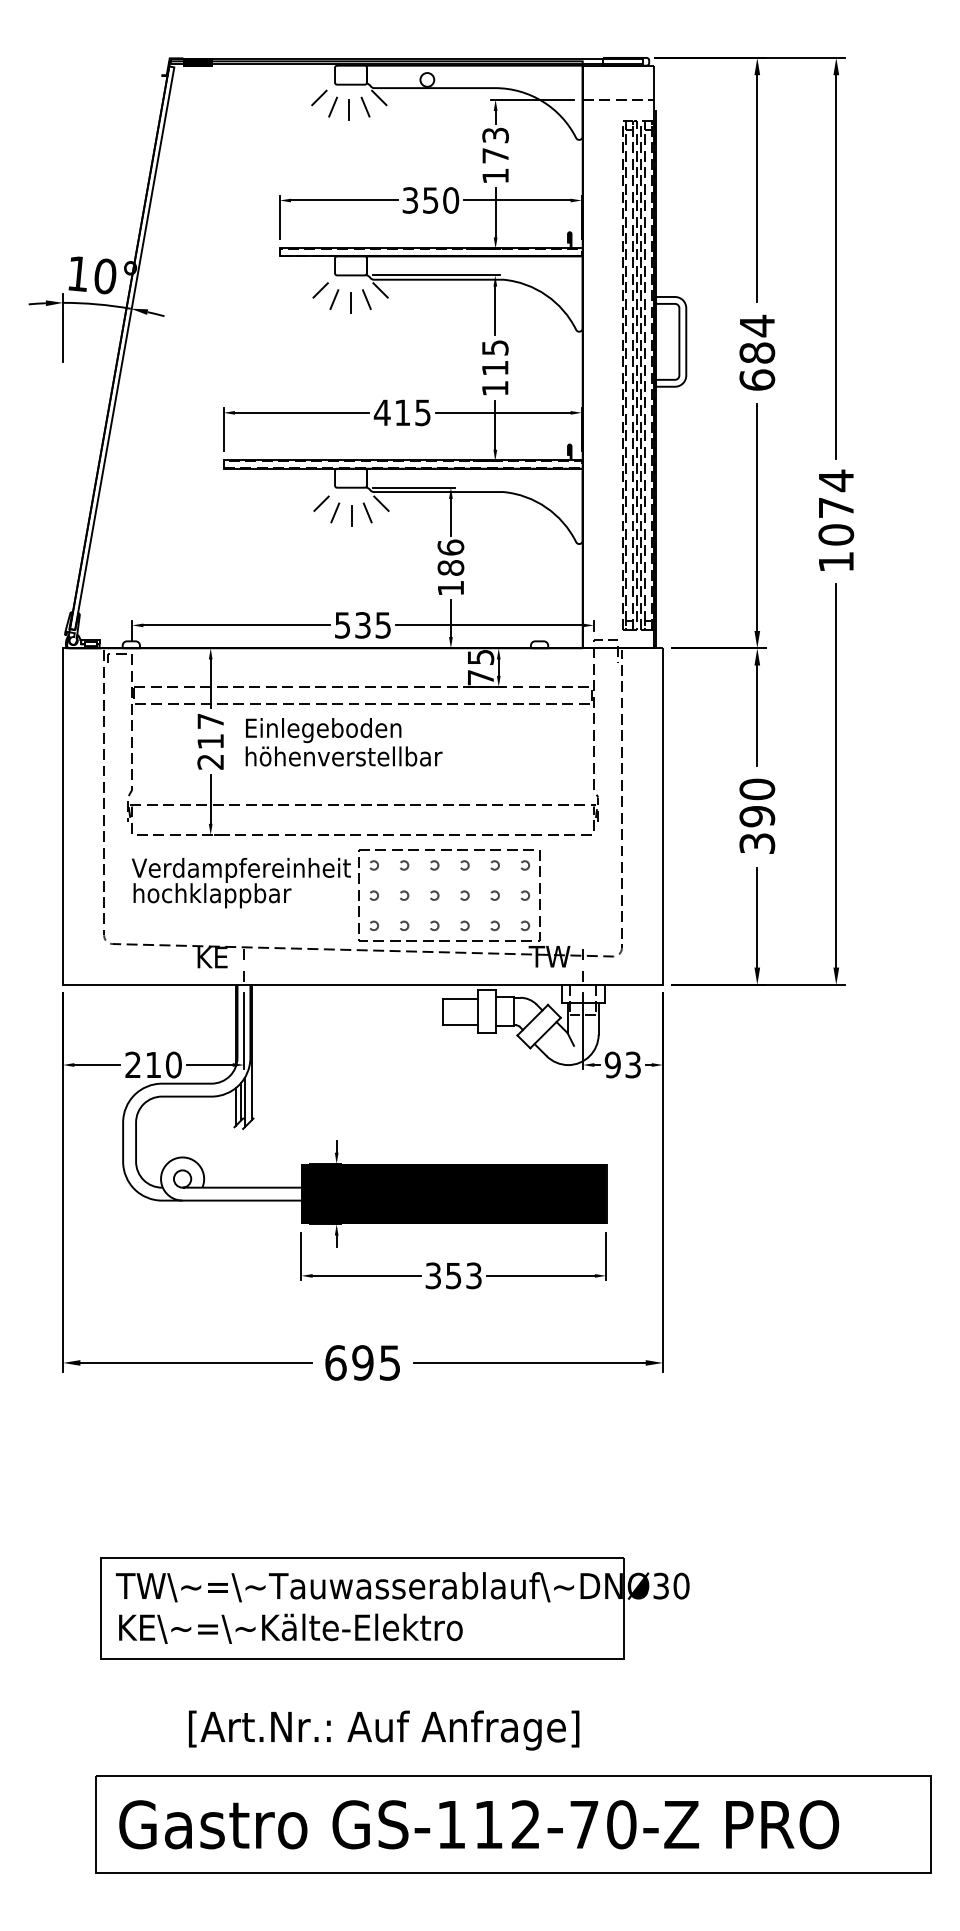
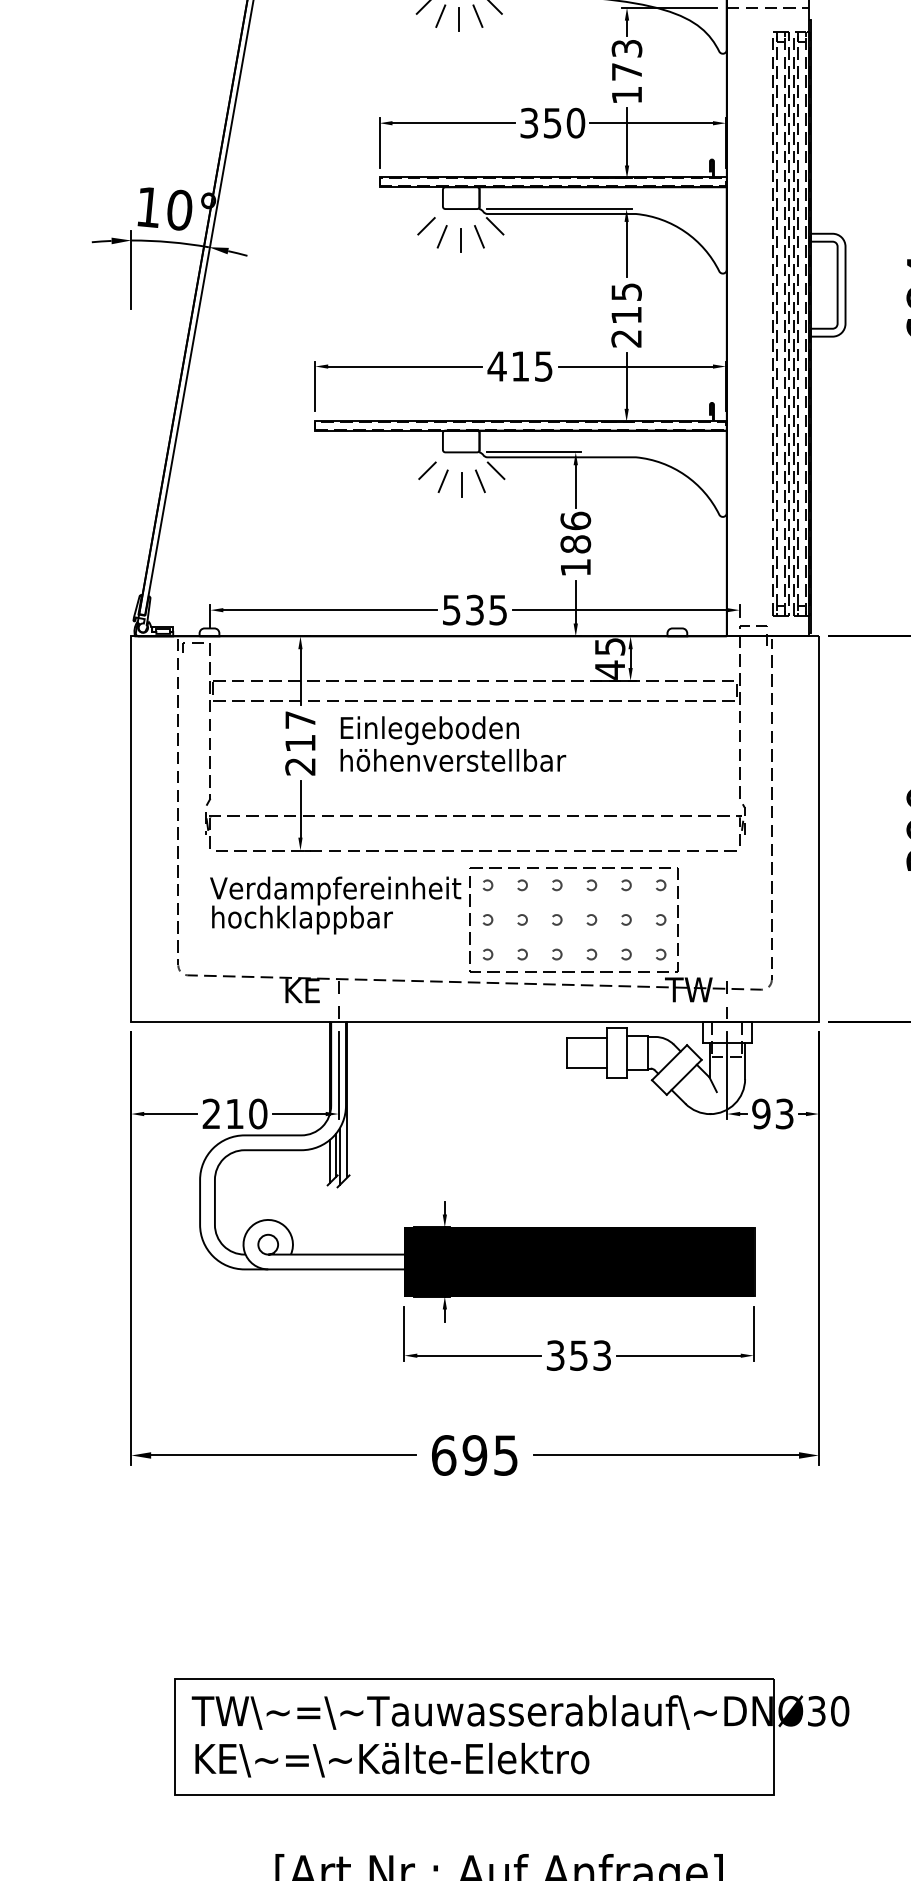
text: (494, 388) -> (625, 338), 115 -> 215
text: (480, 677) -> (609, 669), 75 -> 45

